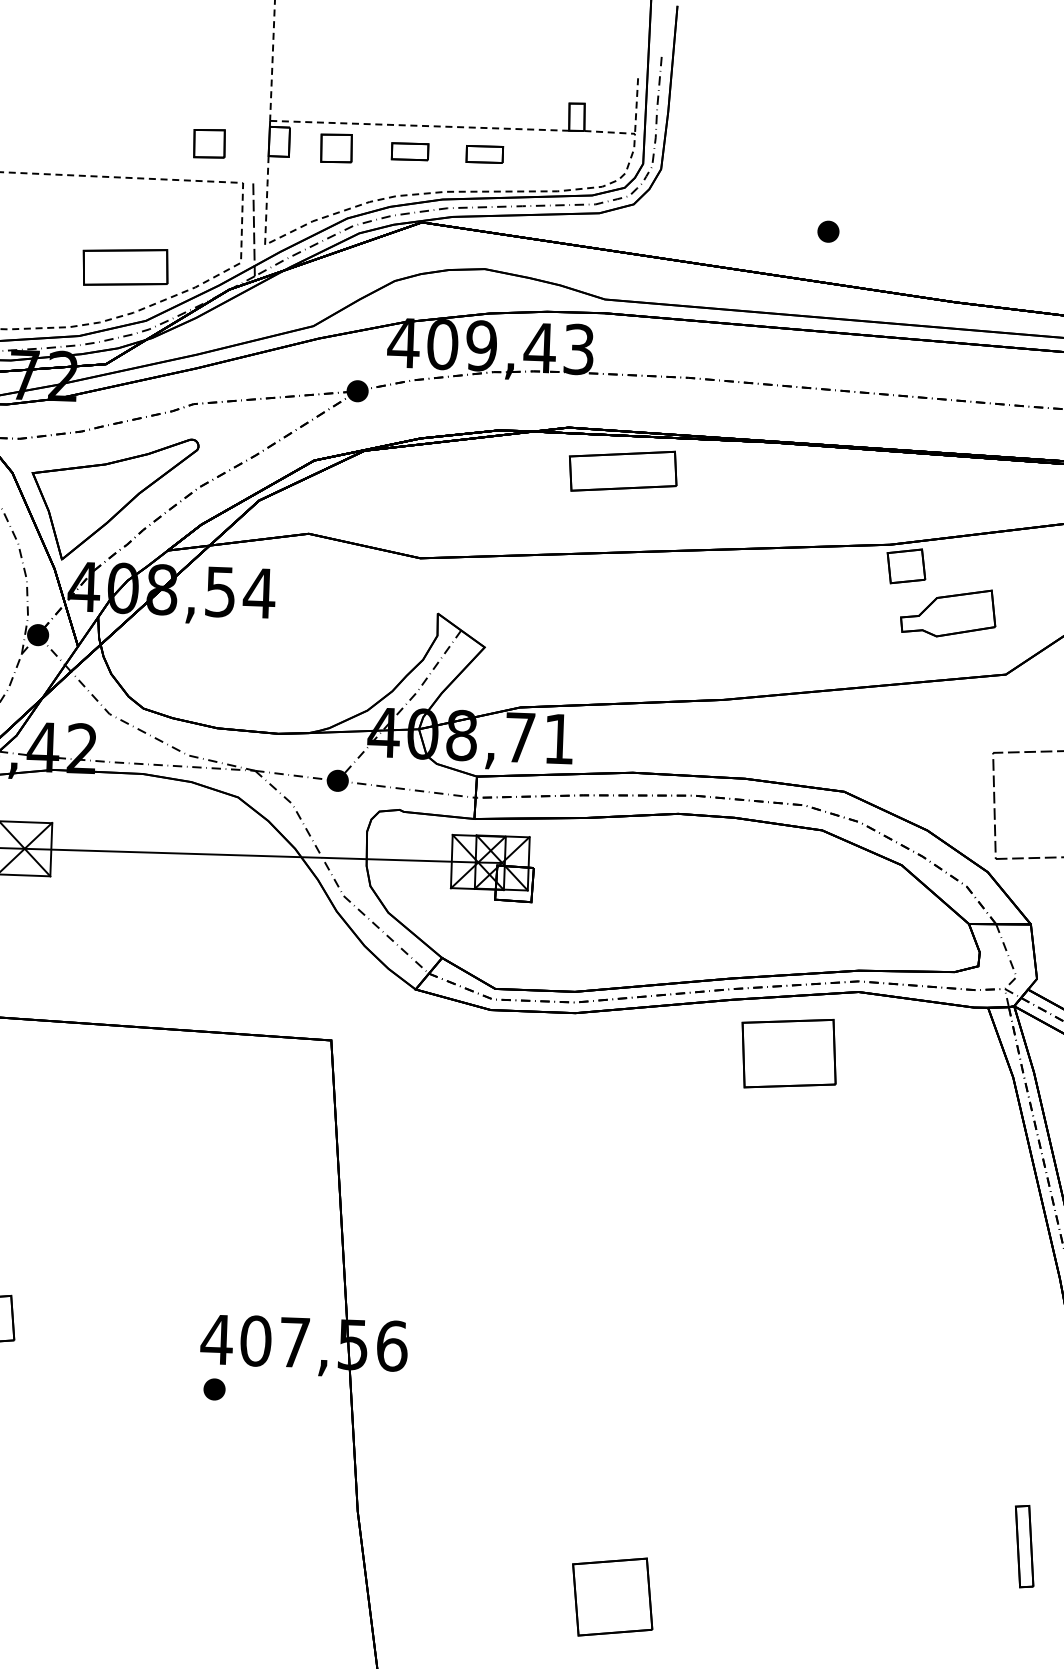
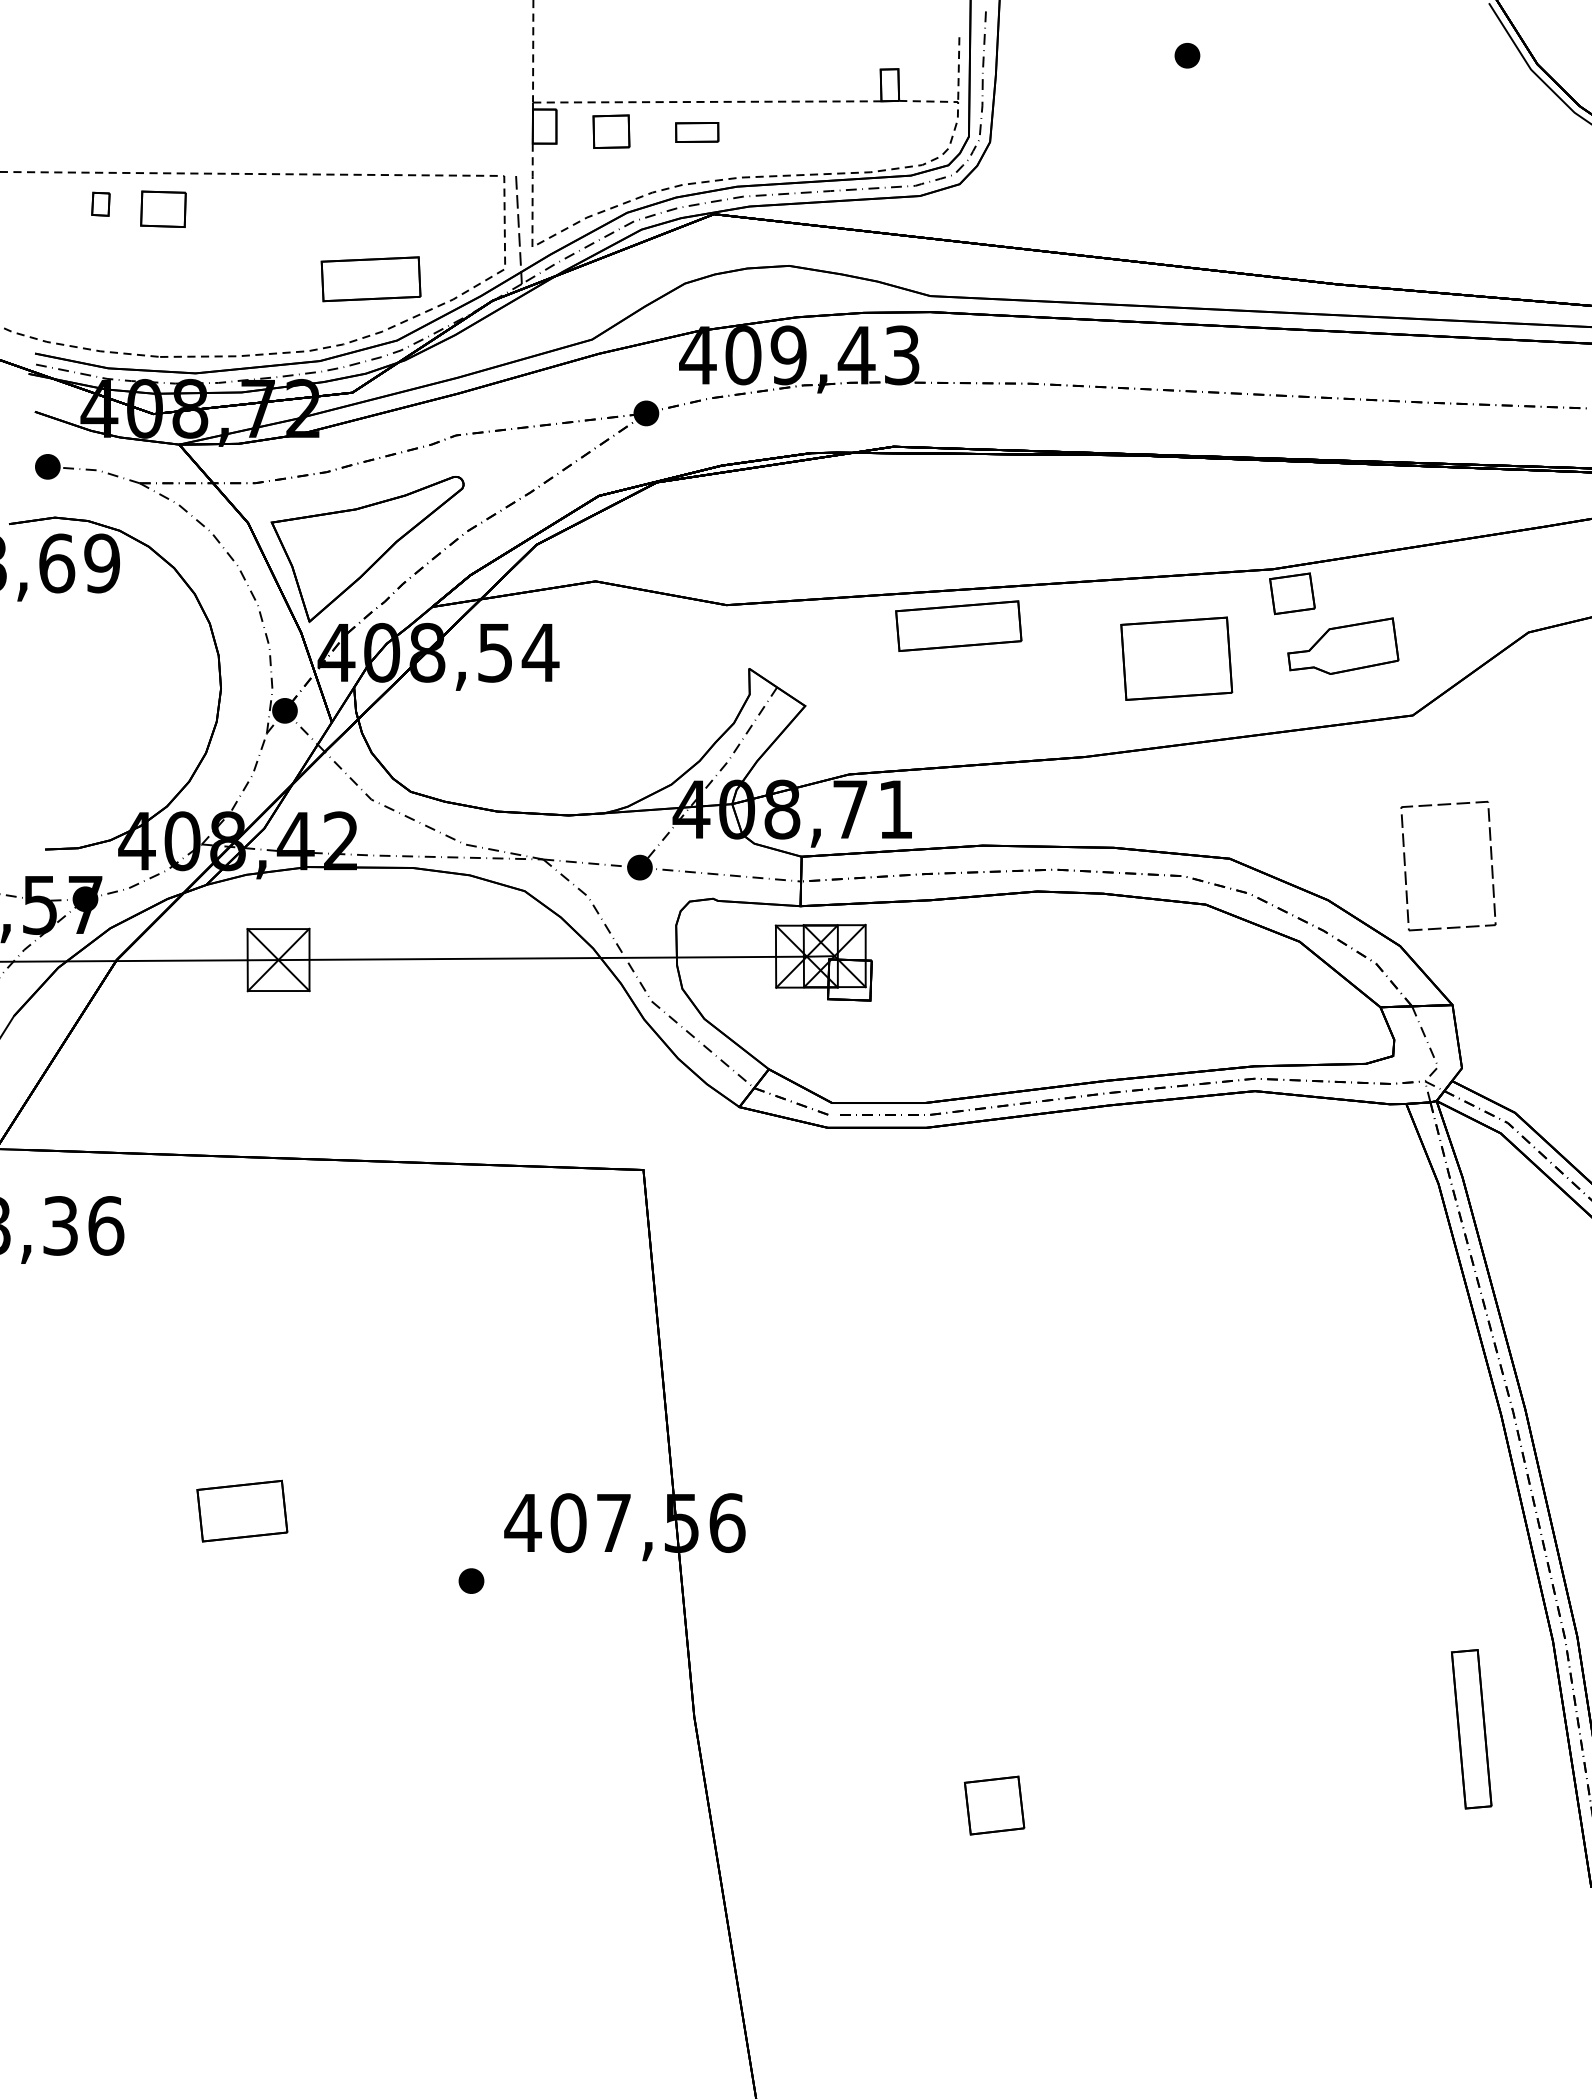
part: (209, 143) -> (463, 131), removed
part: (485, 154) -> (784, 132), removed
part: (828, 231) -> (1187, 55), moved
part: (622, 470) -> (958, 625), moved
part: (788, 1053) -> (1176, 658), moved
part: (214, 1388) -> (471, 1580), moved
part: (1024, 1546) -> (1471, 1729), size x1.67
part: (612, 1596) -> (994, 1805), size x0.62

